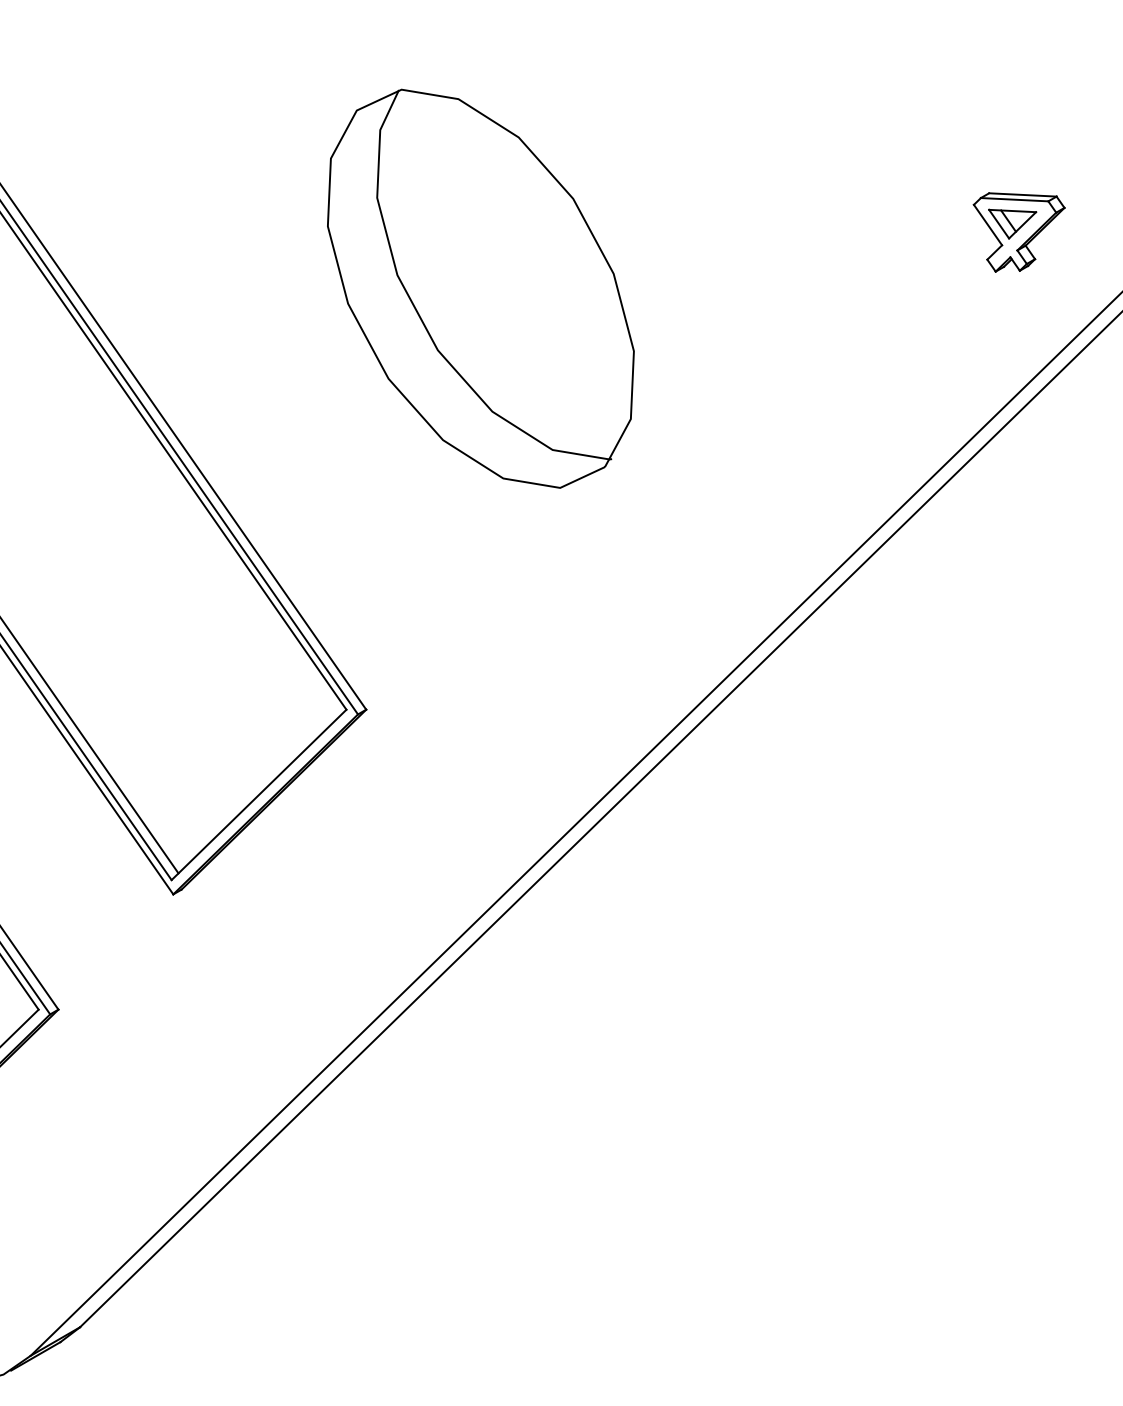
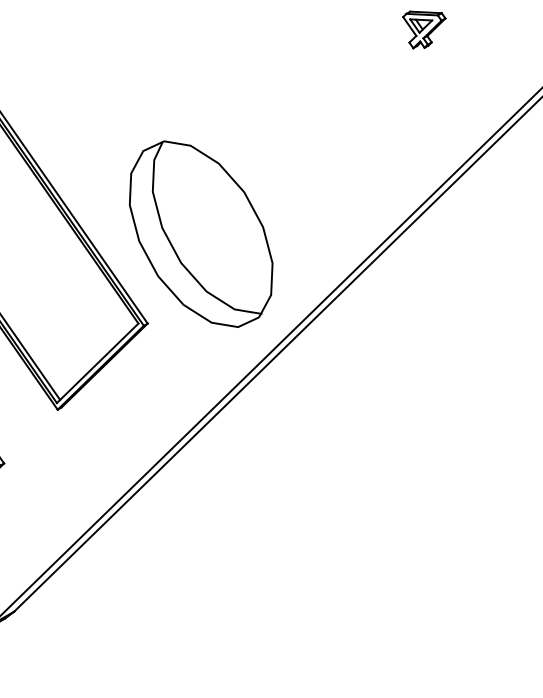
part: (1019, 231) -> (424, 29), moved
part: (479, 287) -> (200, 233), moved

